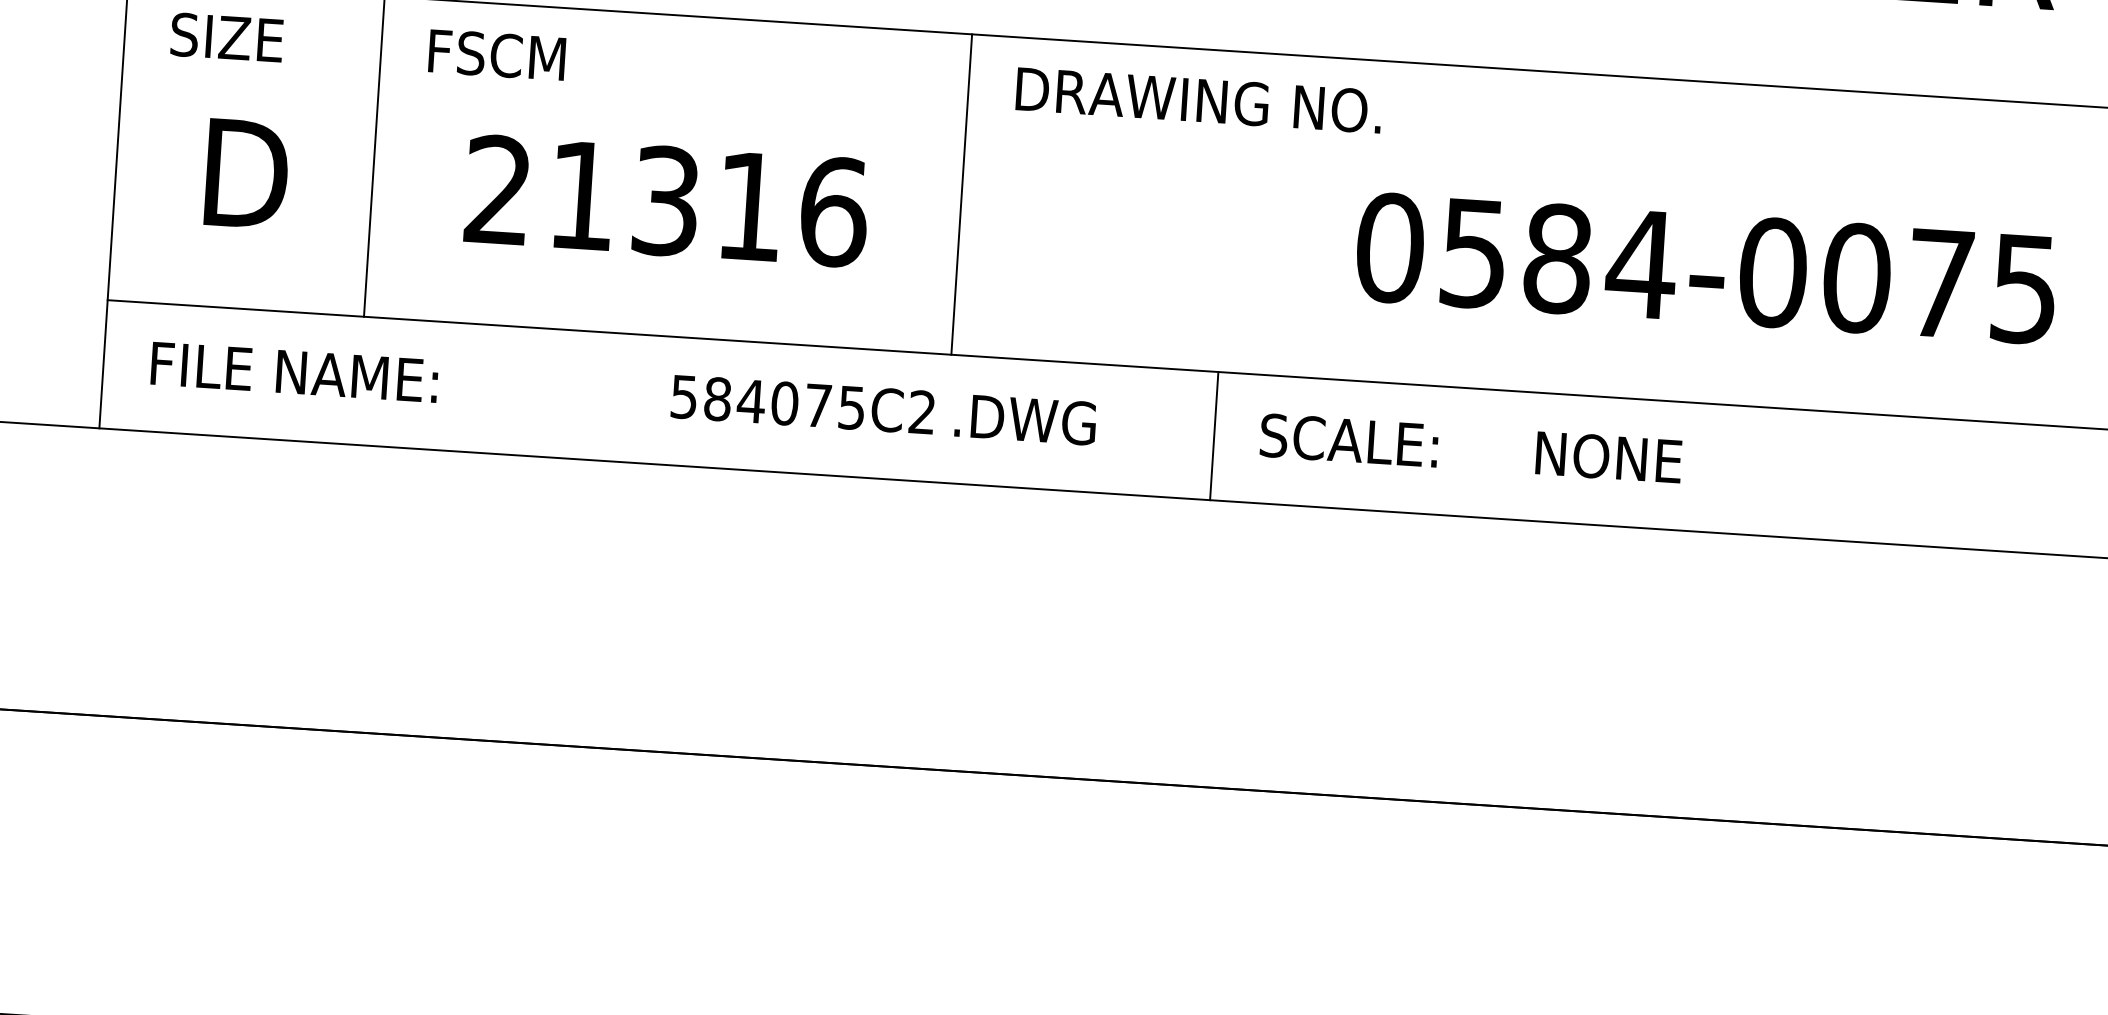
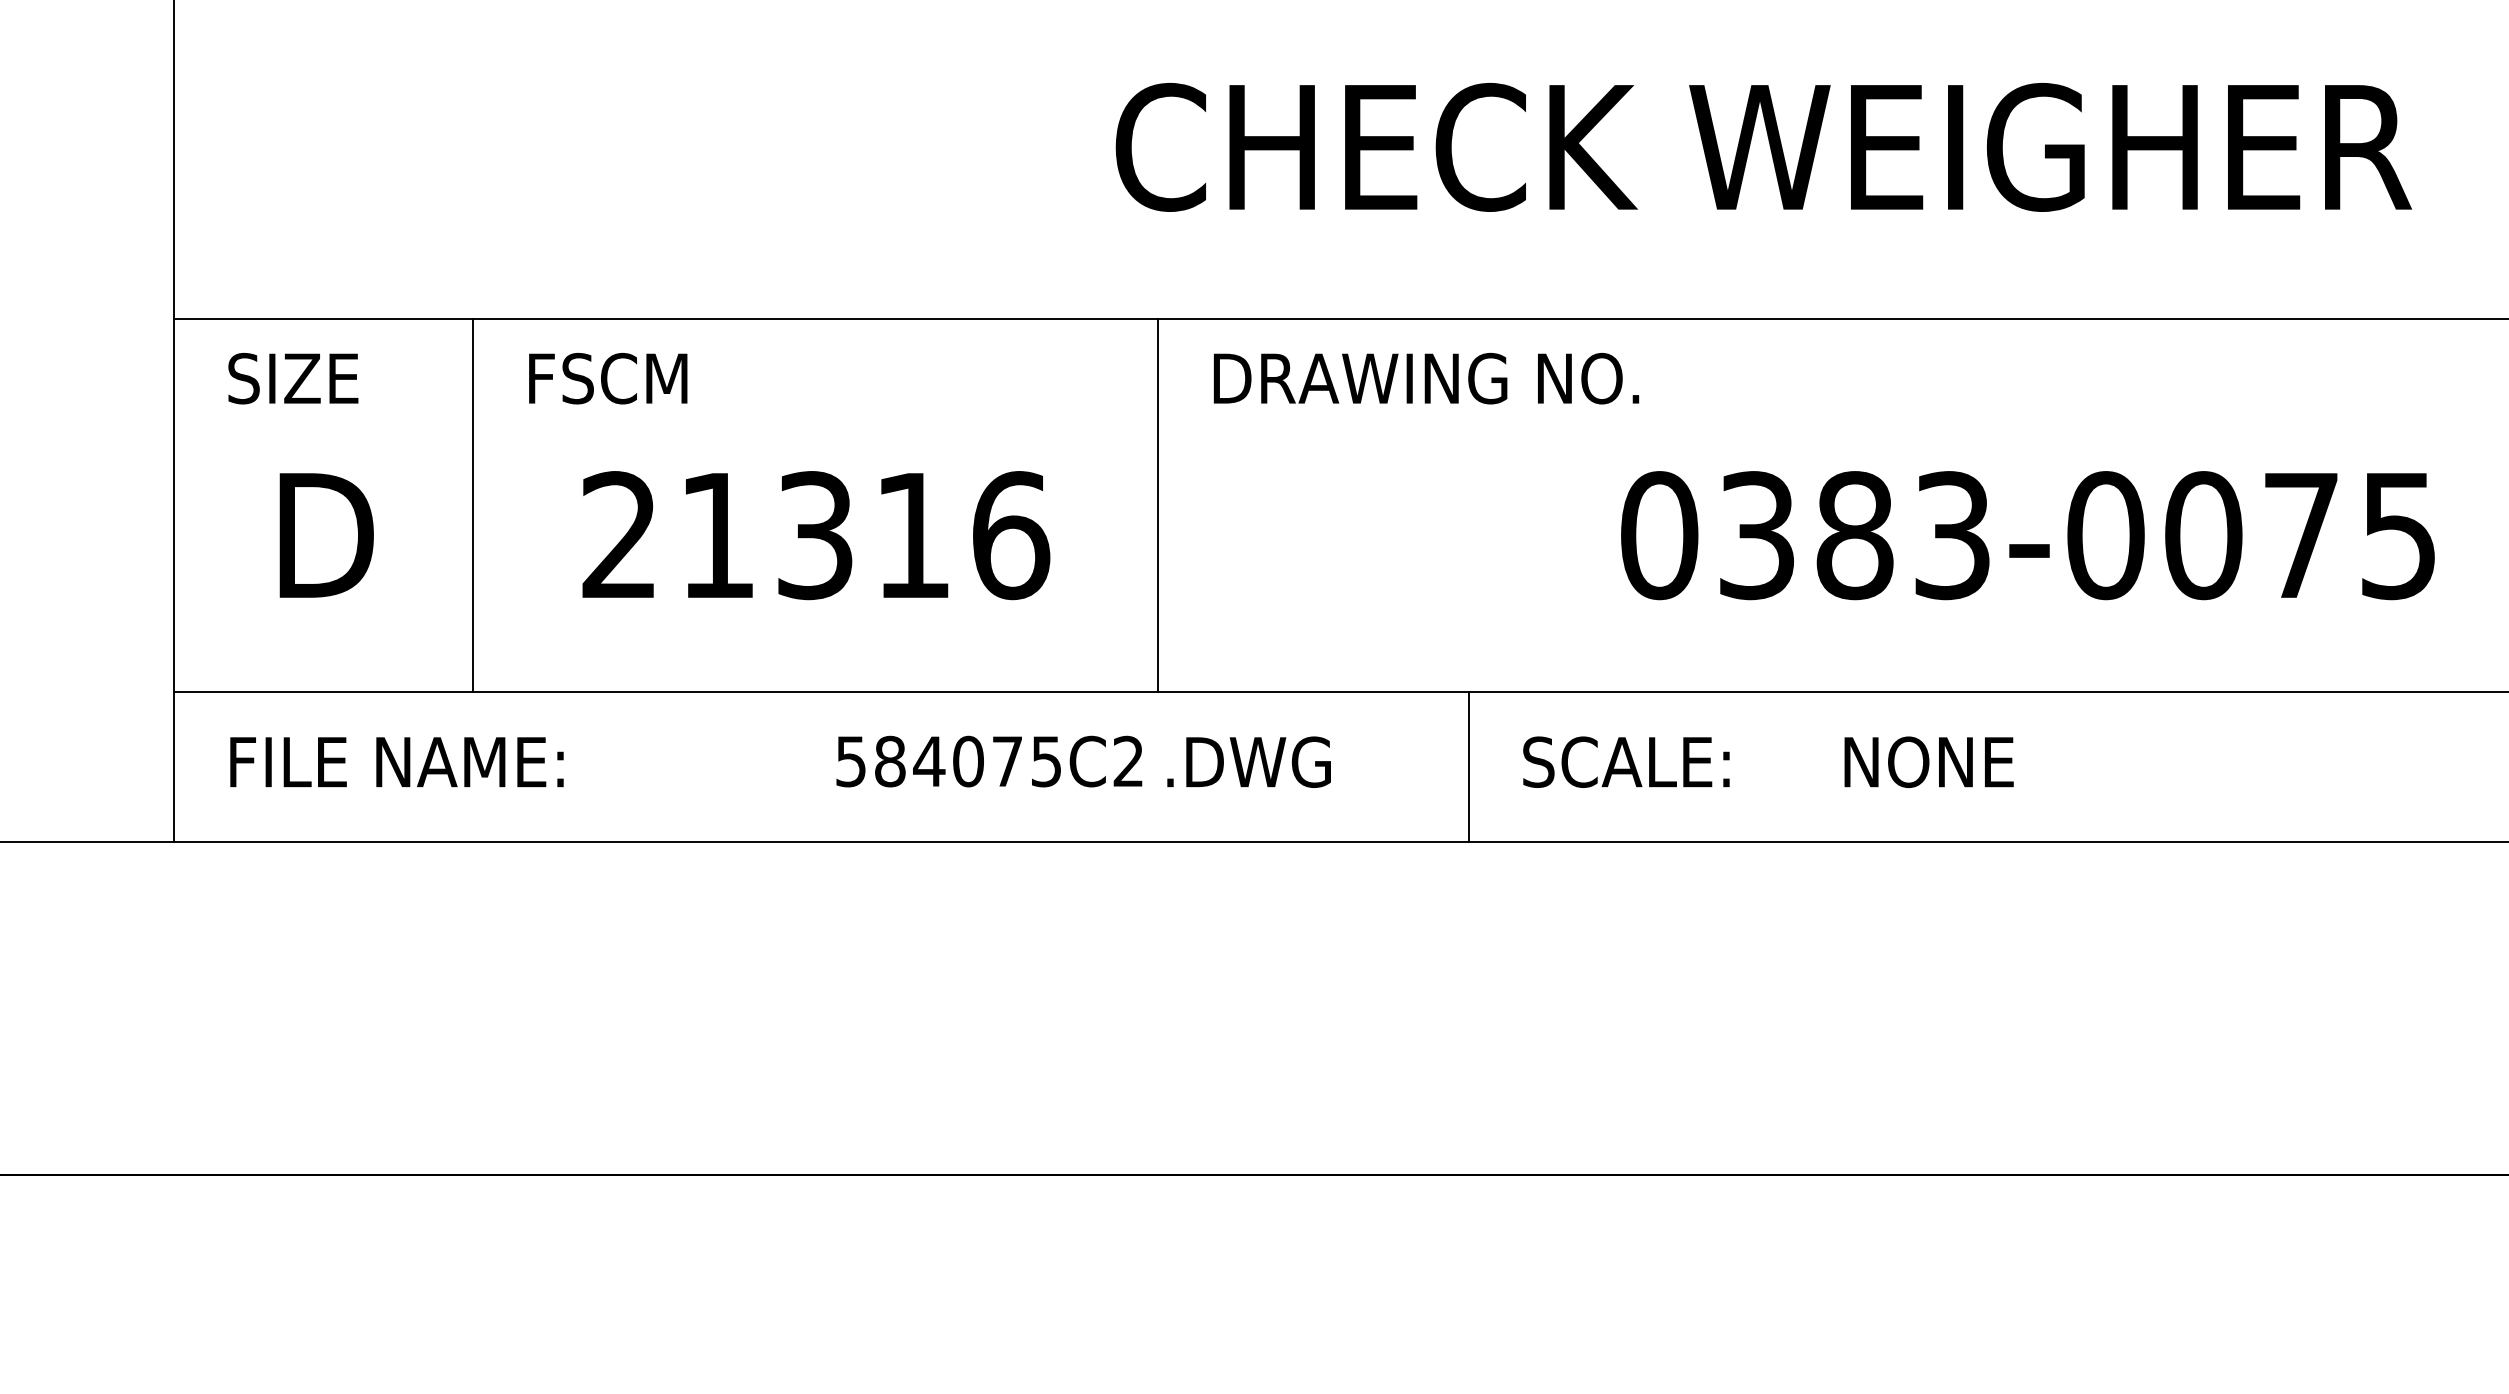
text: (1559, 258) -> (1856, 535), 0584-0075 -> 0383-0075

